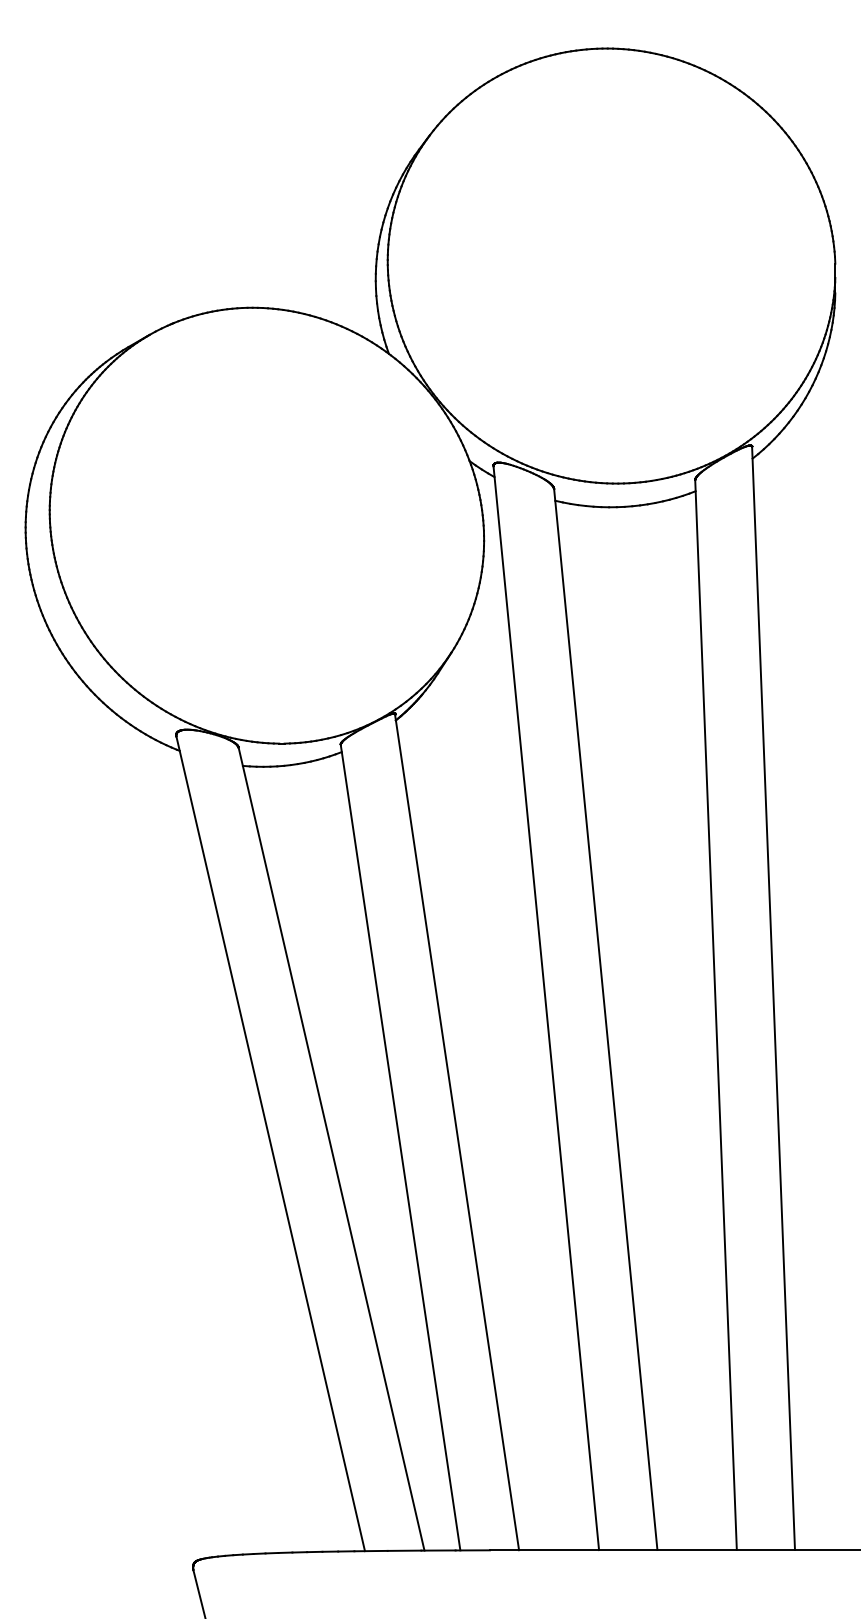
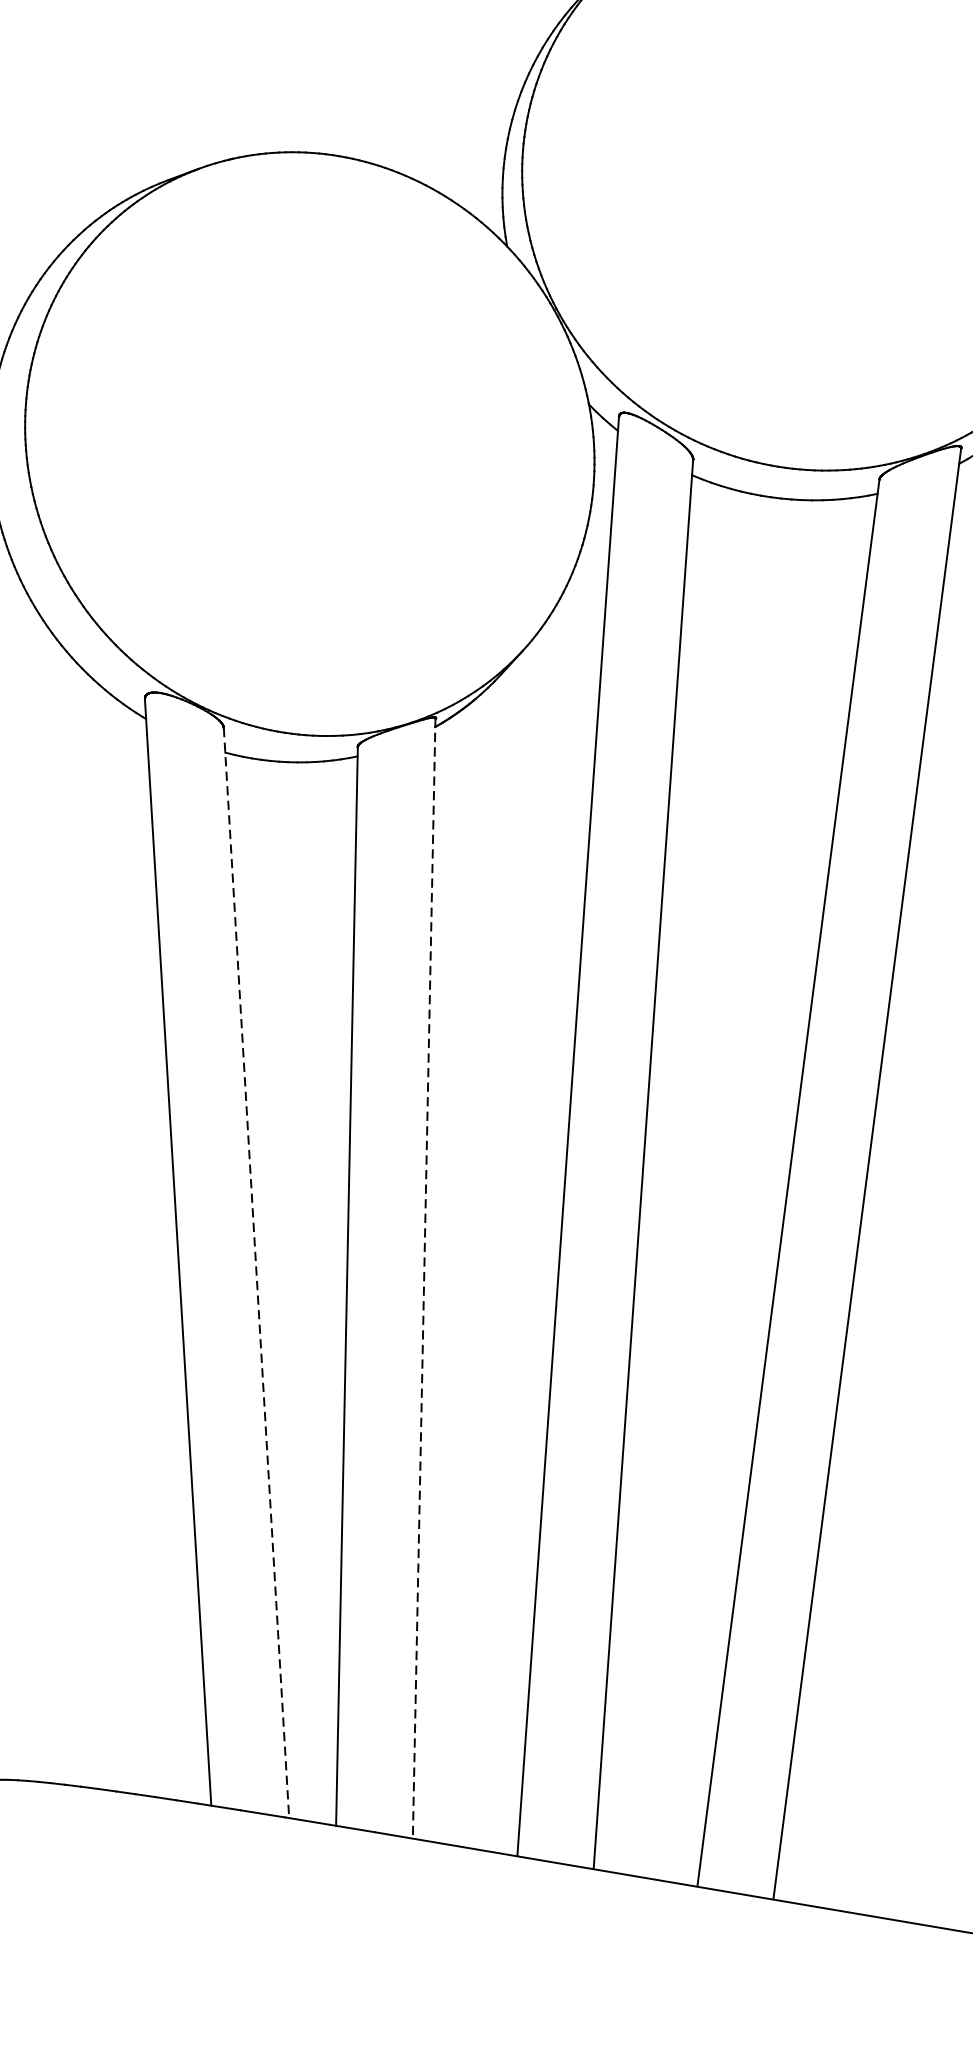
line: (456, 1132) -> (423, 1278), solid -> dashed
line: (331, 1149) -> (256, 1273), solid -> dashed

